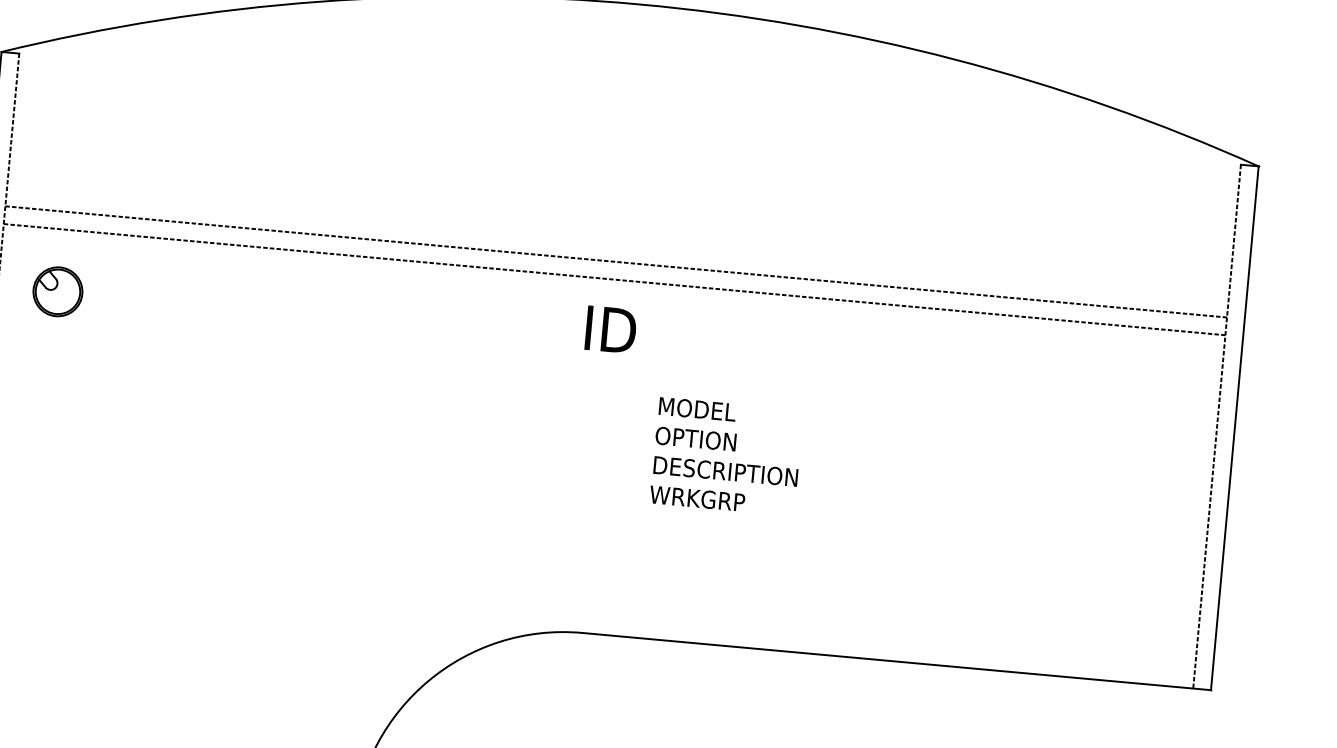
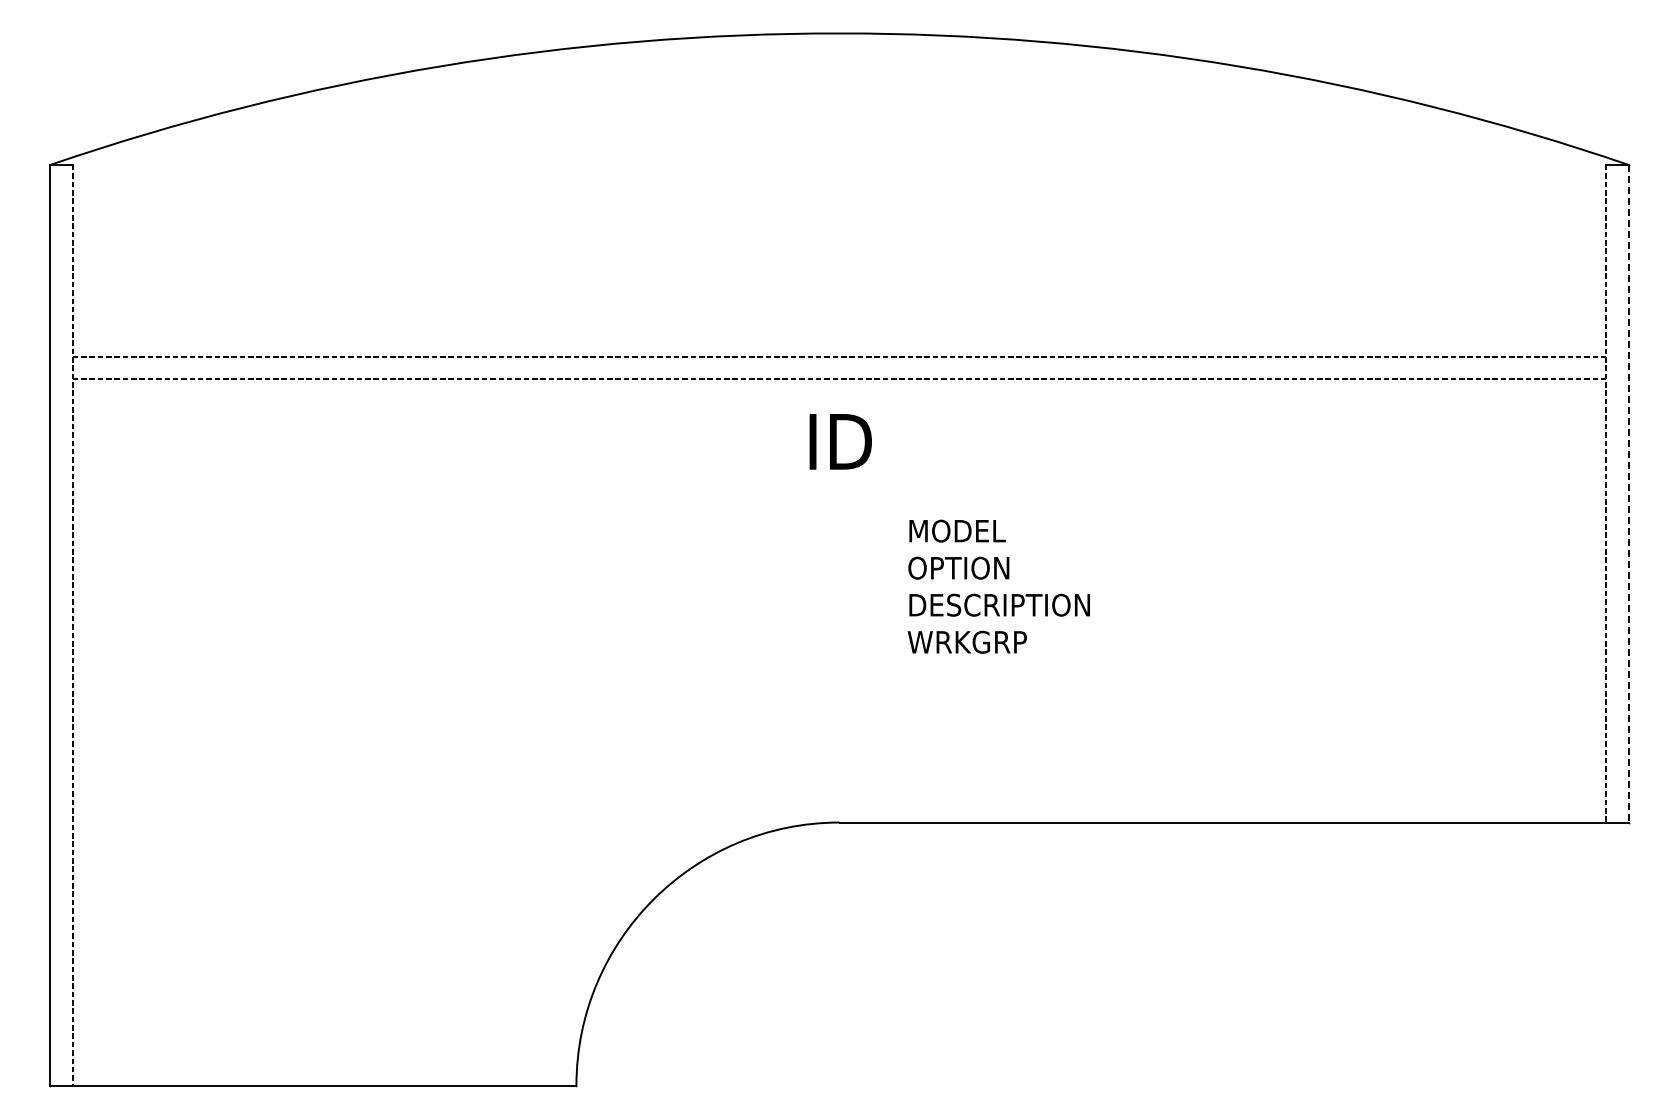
part: (57, 291) -> (147, 456), removed
line: (1234, 428) -> (1628, 493), solid -> dashed

